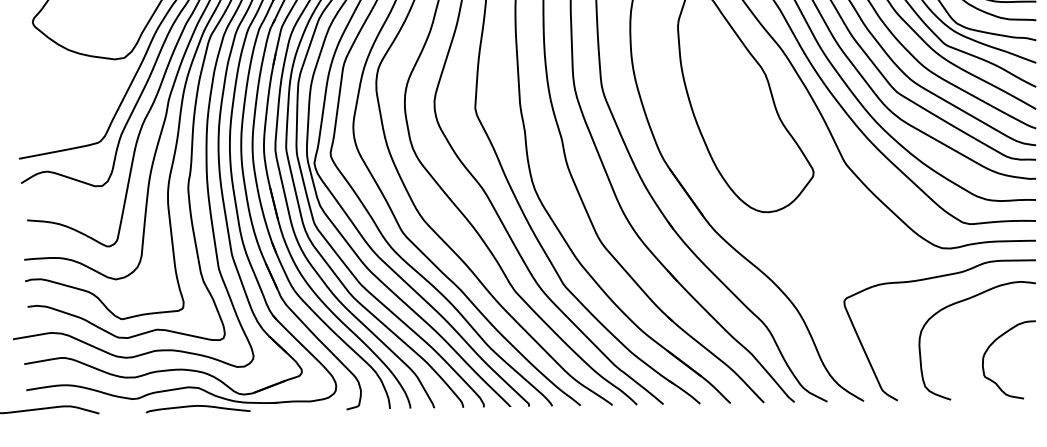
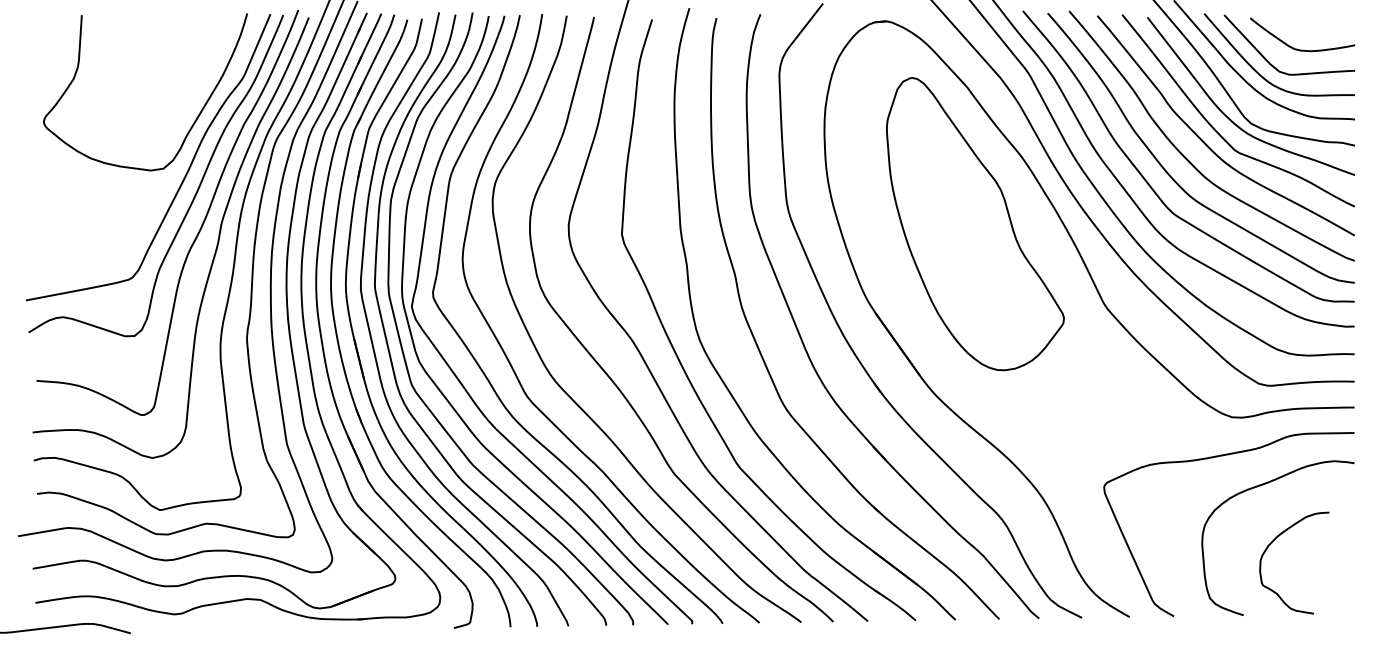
curve: (992, 344) -> (1272, 543), moved
curve: (197, 406) -> (259, 624), removed

